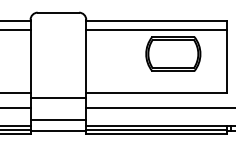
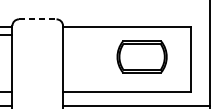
line: (58, 12) -> (37, 19), solid -> dashed
line: (156, 29) -> (126, 34), removed
line: (58, 98) -> (37, 97), removed

